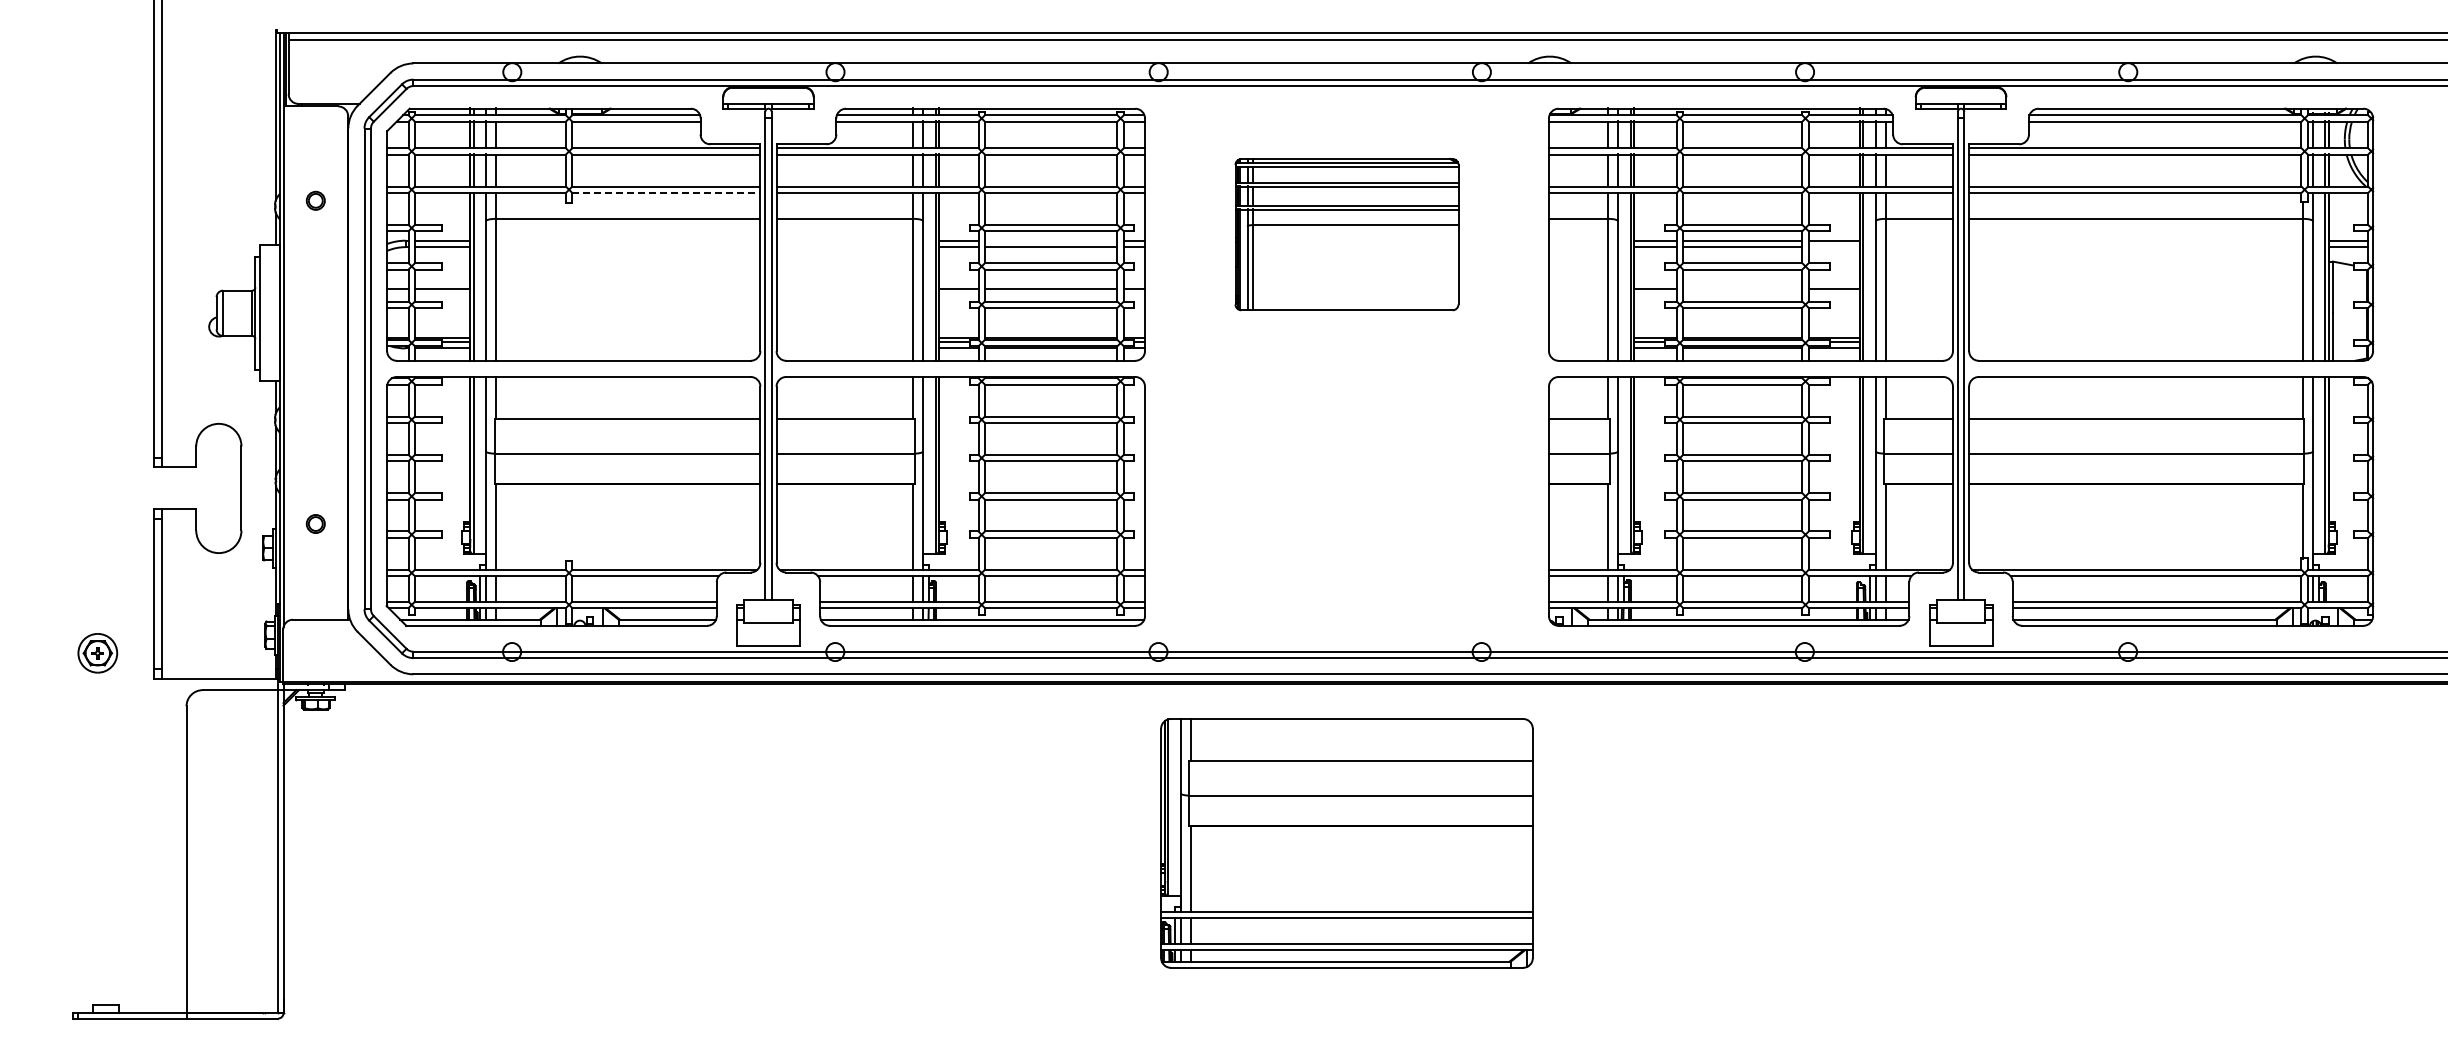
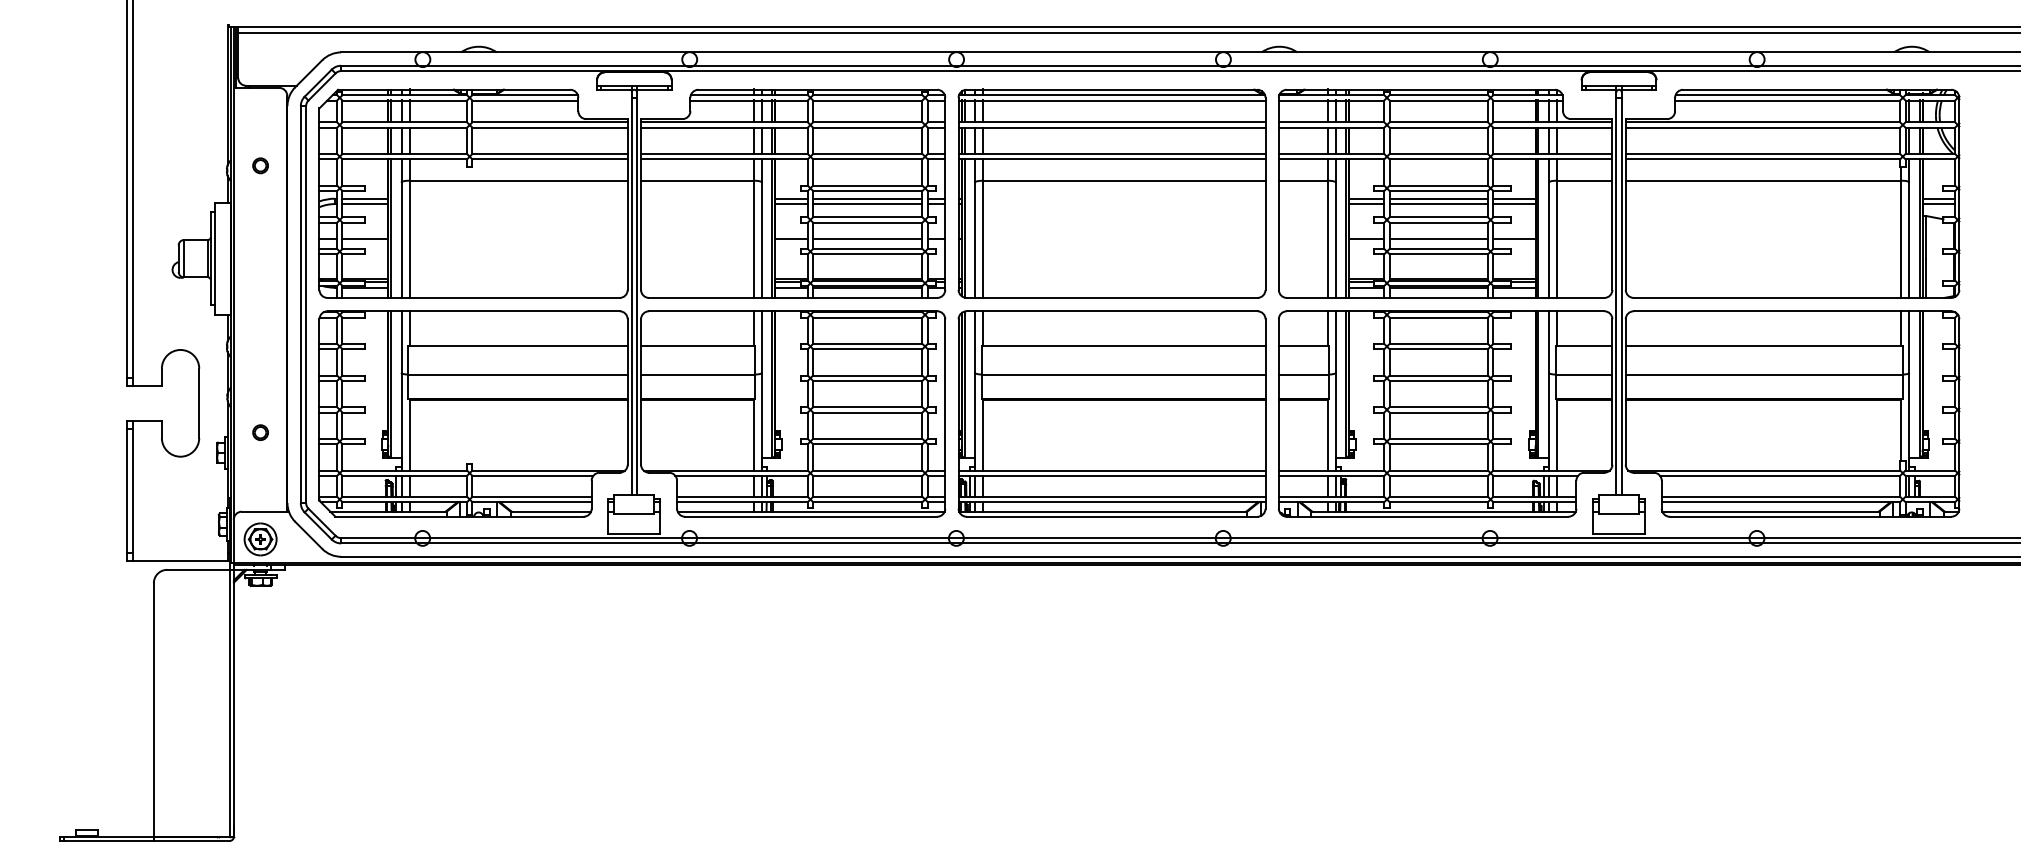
line: (666, 192) -> (550, 158), dashed -> solid
part: (1346, 234) -> (1111, 193), size x1.67
line: (1050, 240) -> (867, 198), added
line: (1833, 247) -> (1513, 204), added
line: (1742, 289) -> (1438, 239), added
part: (97, 653) -> (260, 539), moved
part: (1346, 843) -> (1111, 414), moved

